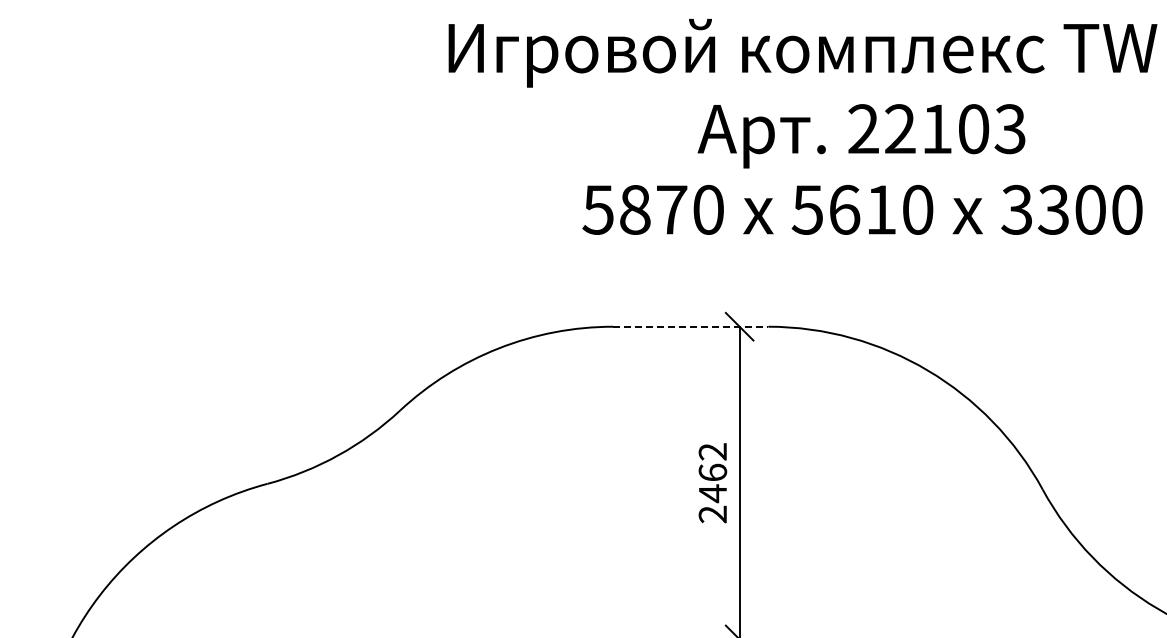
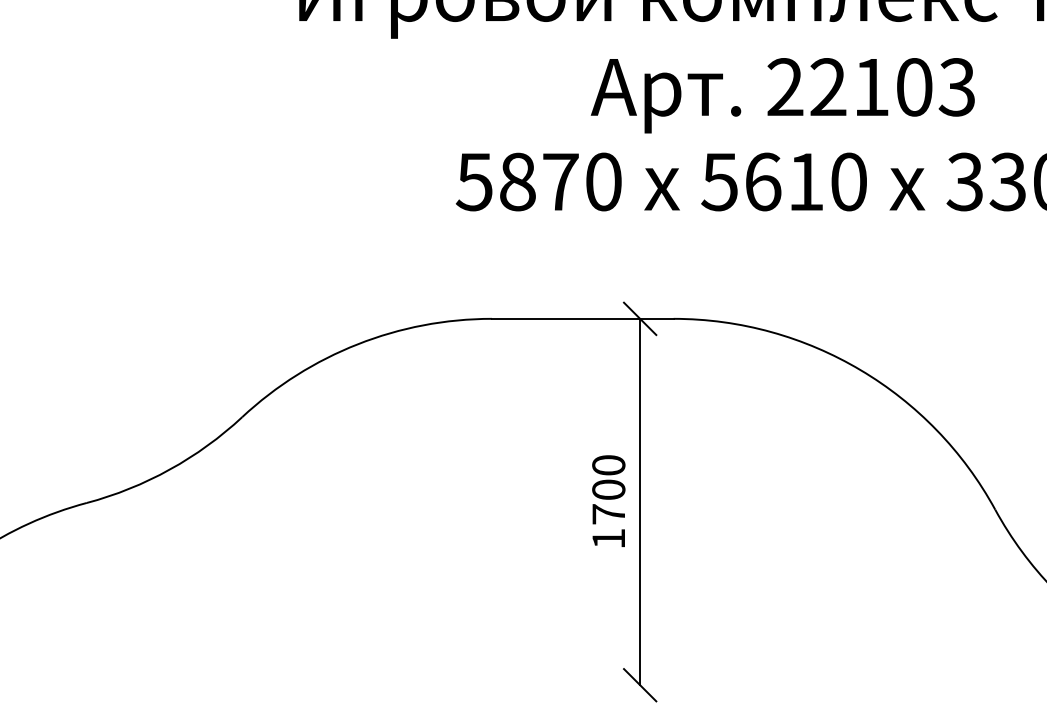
line: (690, 326) -> (582, 318), dashed -> solid
text: (712, 483) -> (608, 502), 2462 -> 1700

